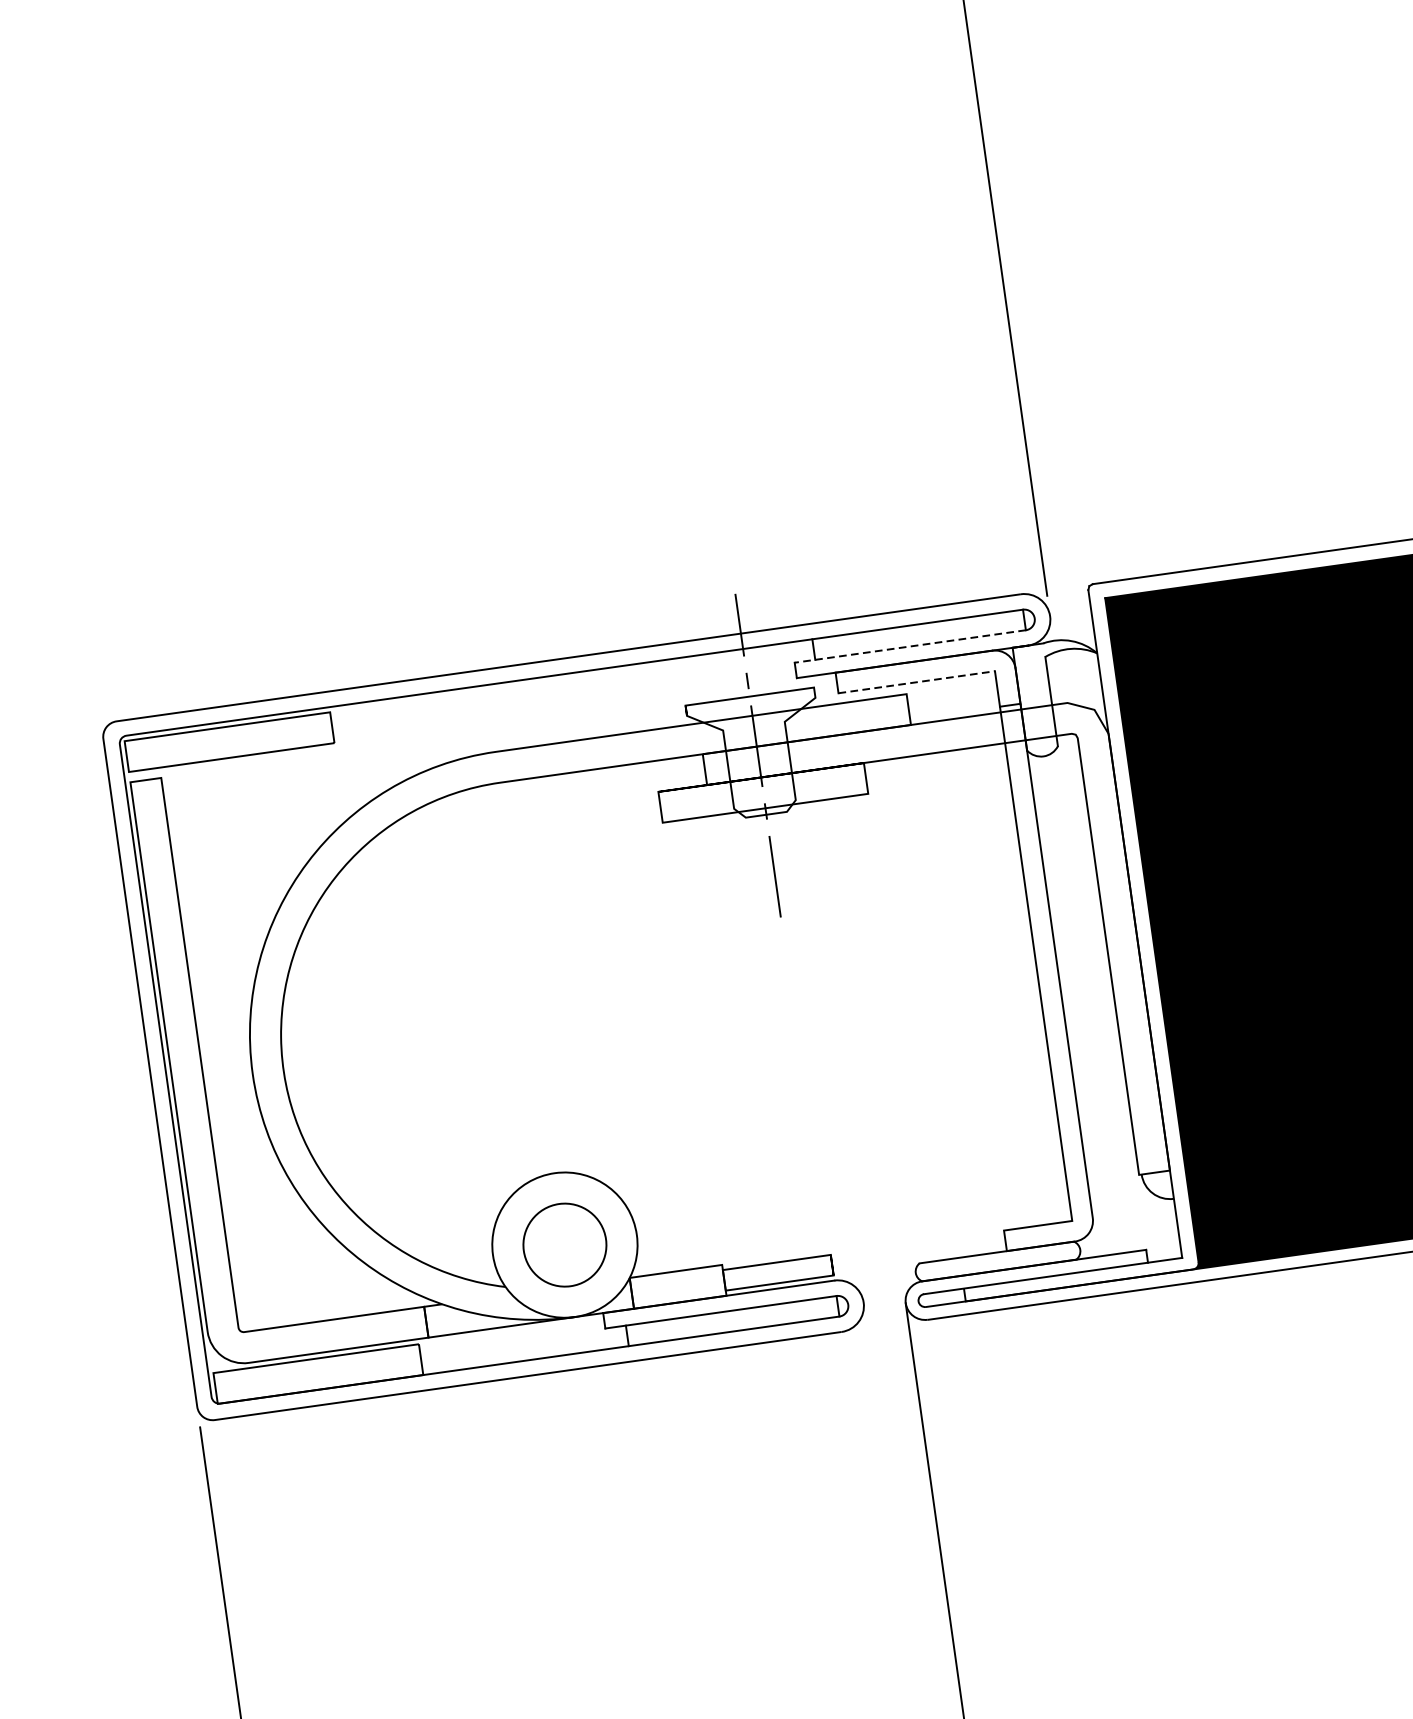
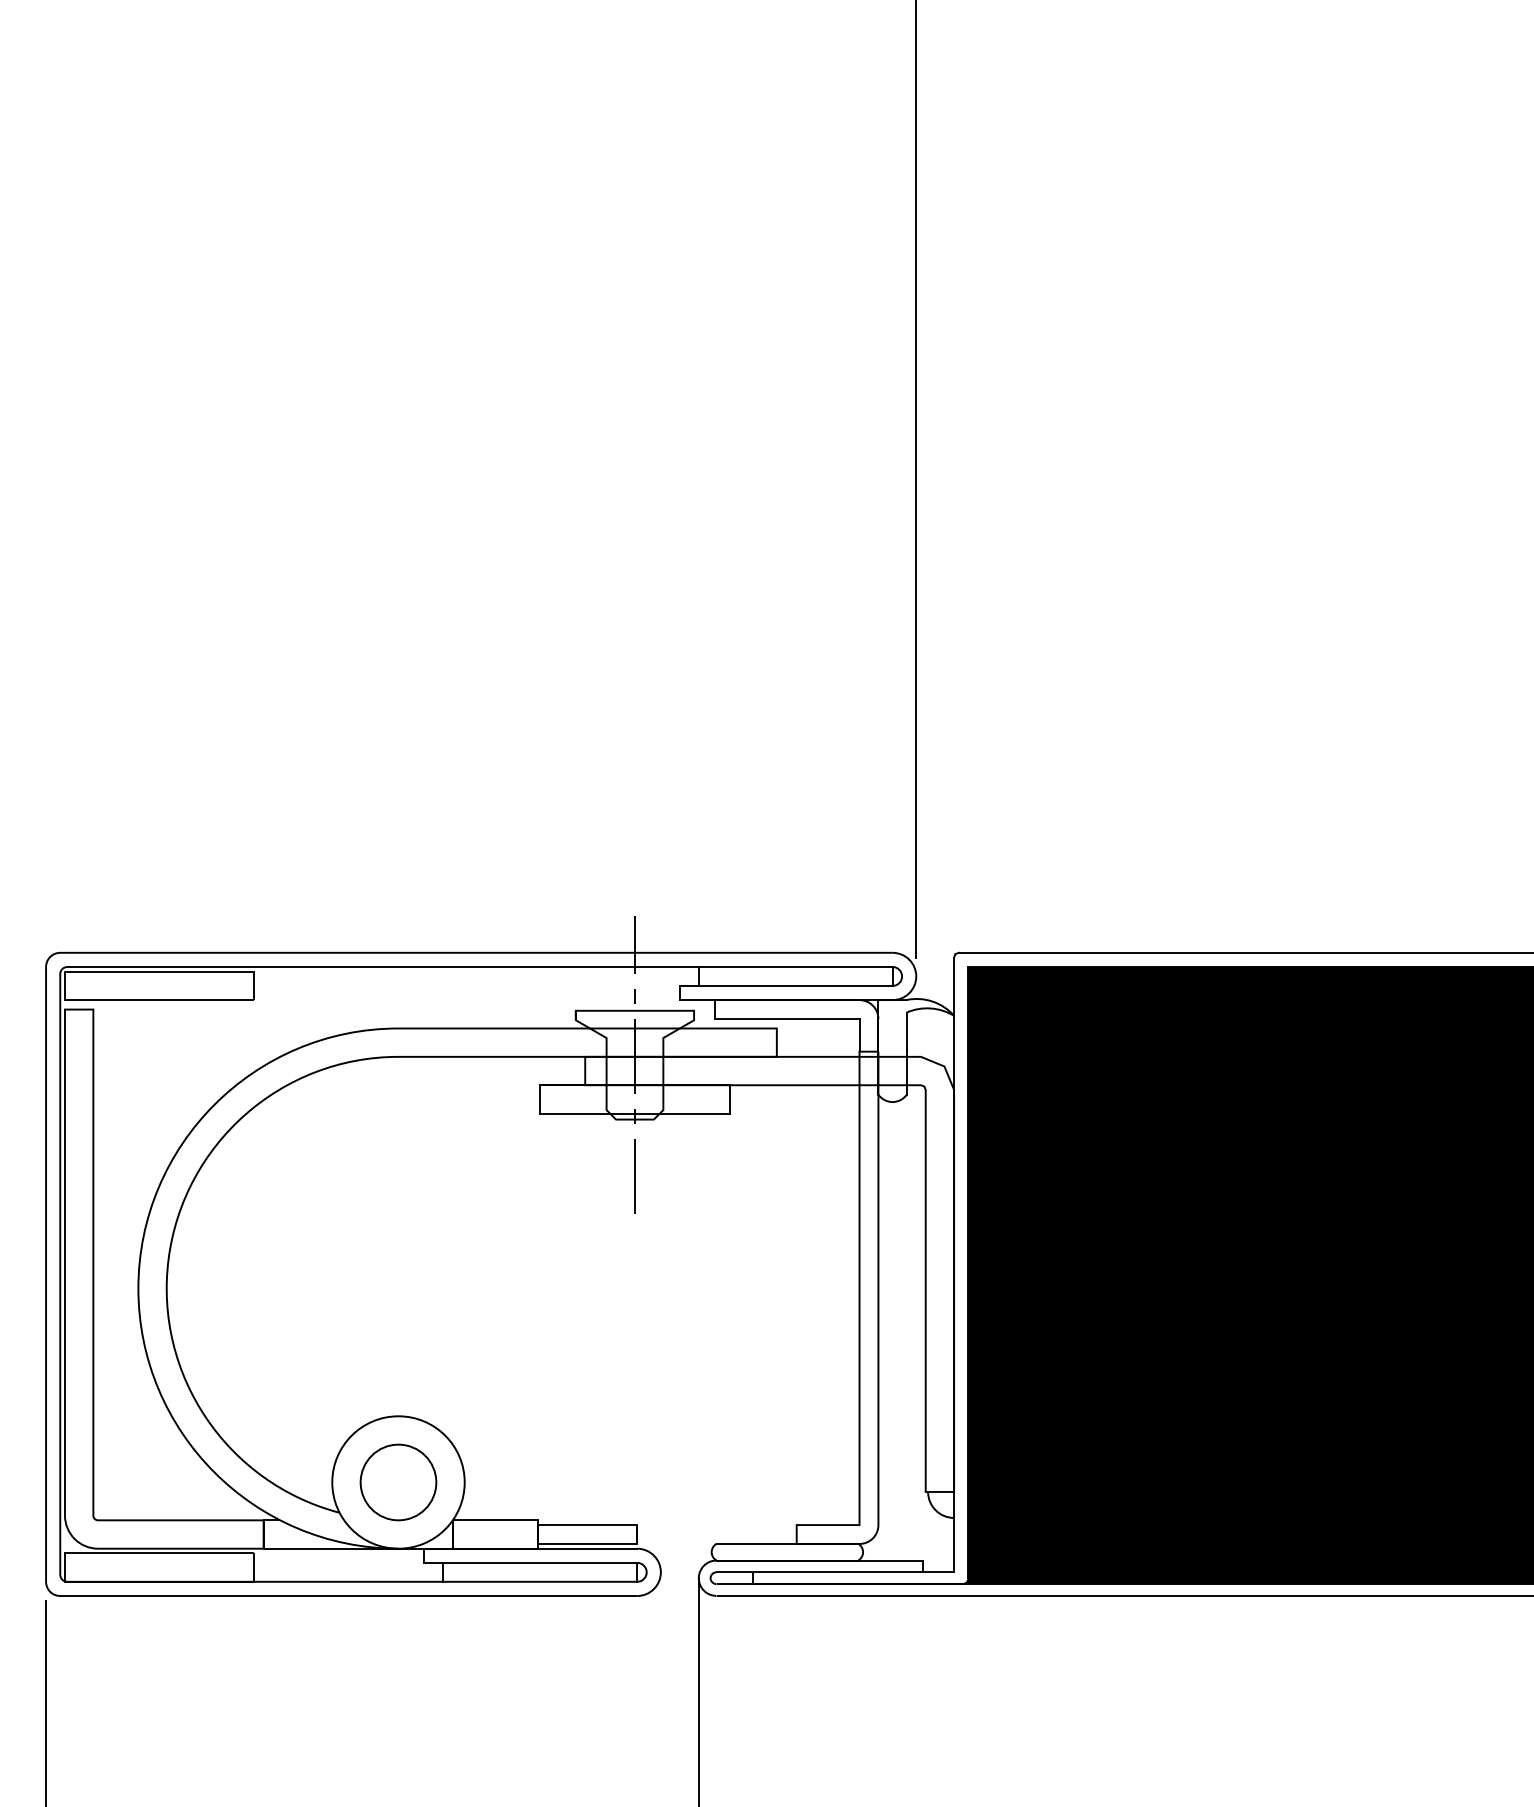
line: (909, 646) -> (785, 985), dashed -> solid
line: (916, 682) -> (787, 1019), dashed -> solid

